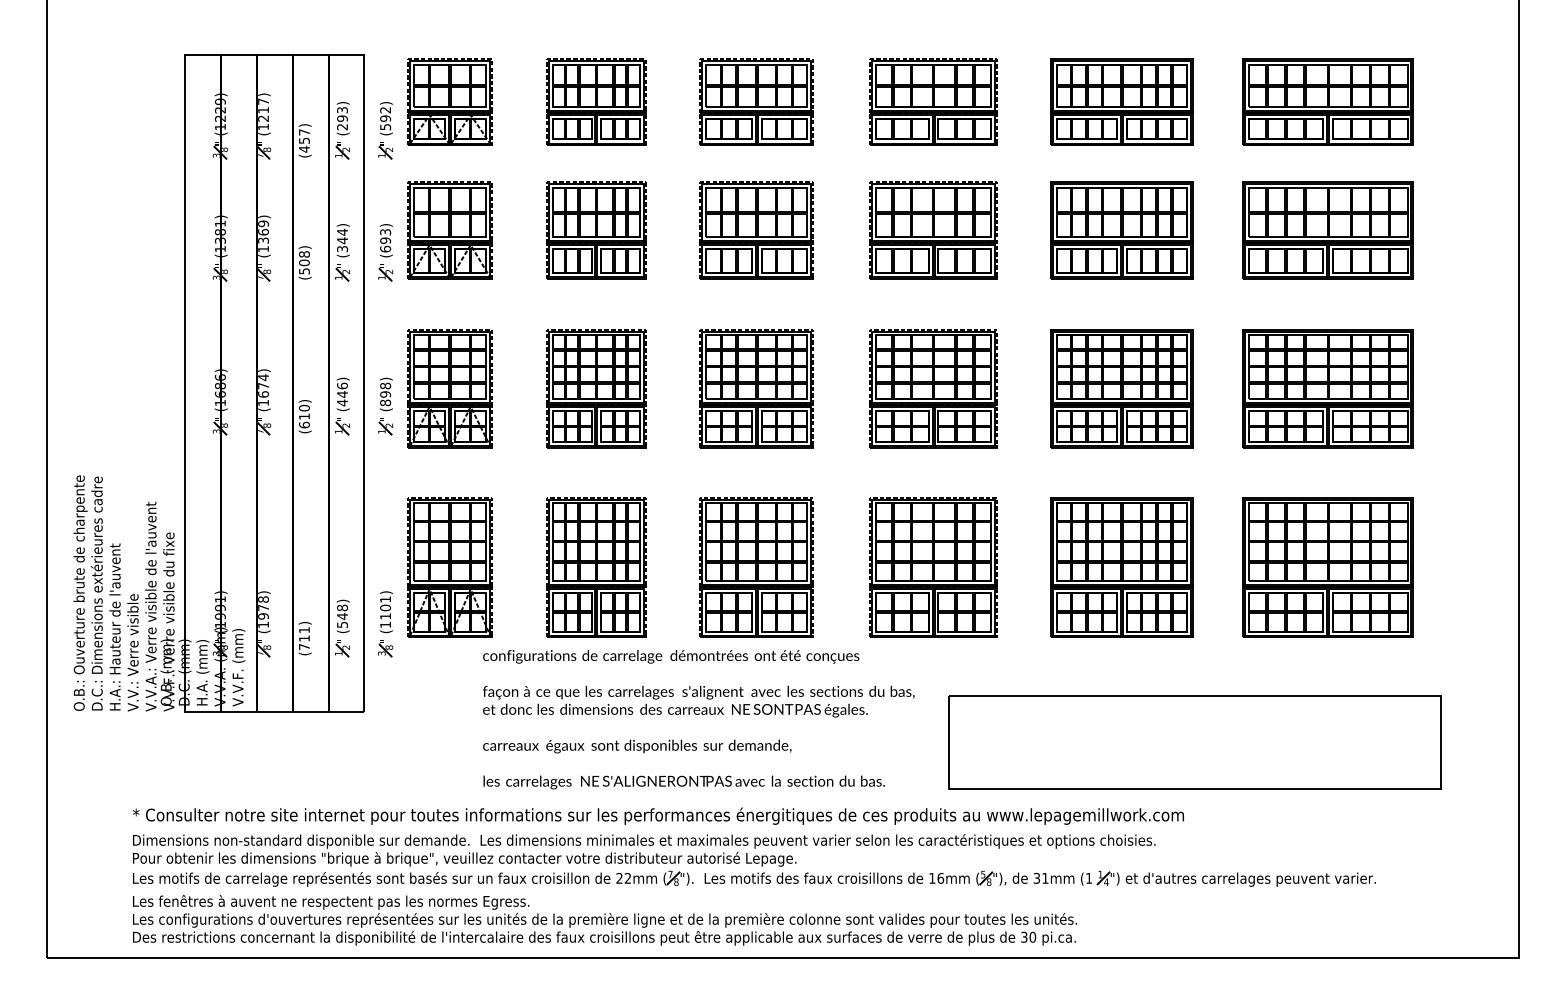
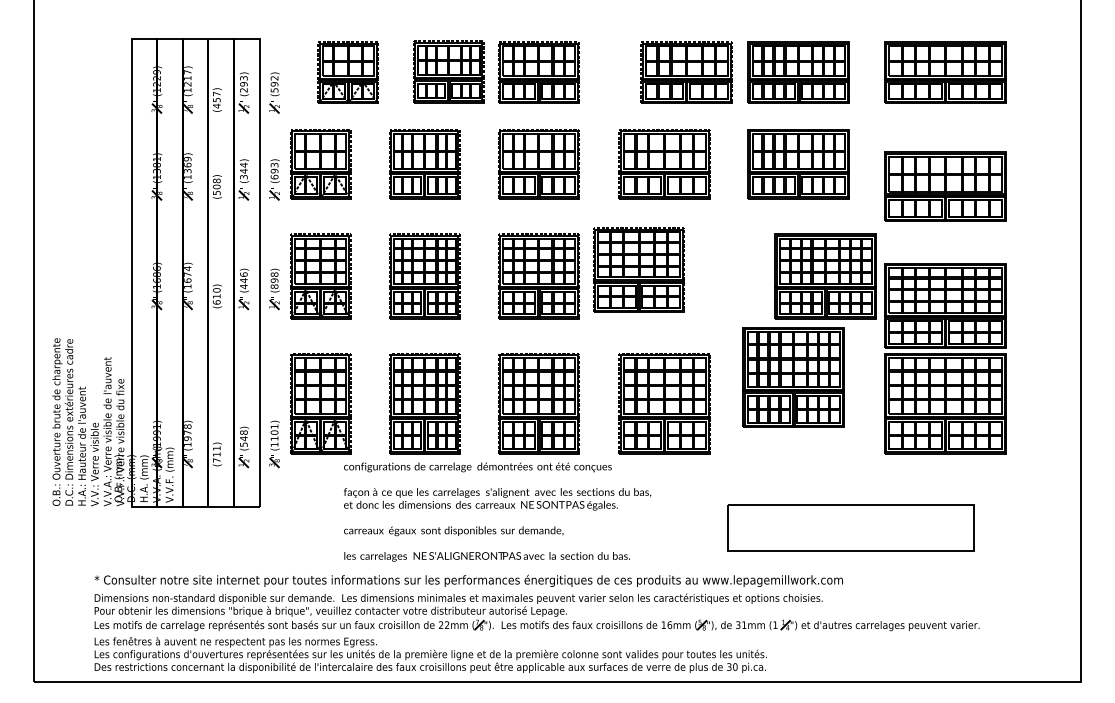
part: (449, 101) -> (347, 72), moved
part: (596, 101) -> (448, 71), moved
part: (933, 101) -> (686, 72), moved
part: (1327, 230) -> (945, 186), moved
part: (933, 388) -> (639, 269), moved
part: (1121, 388) -> (825, 276), moved
part: (1327, 388) -> (945, 305), moved
part: (1121, 567) -> (793, 377), moved
part: (1194, 742) -> (850, 528), size x0.7

